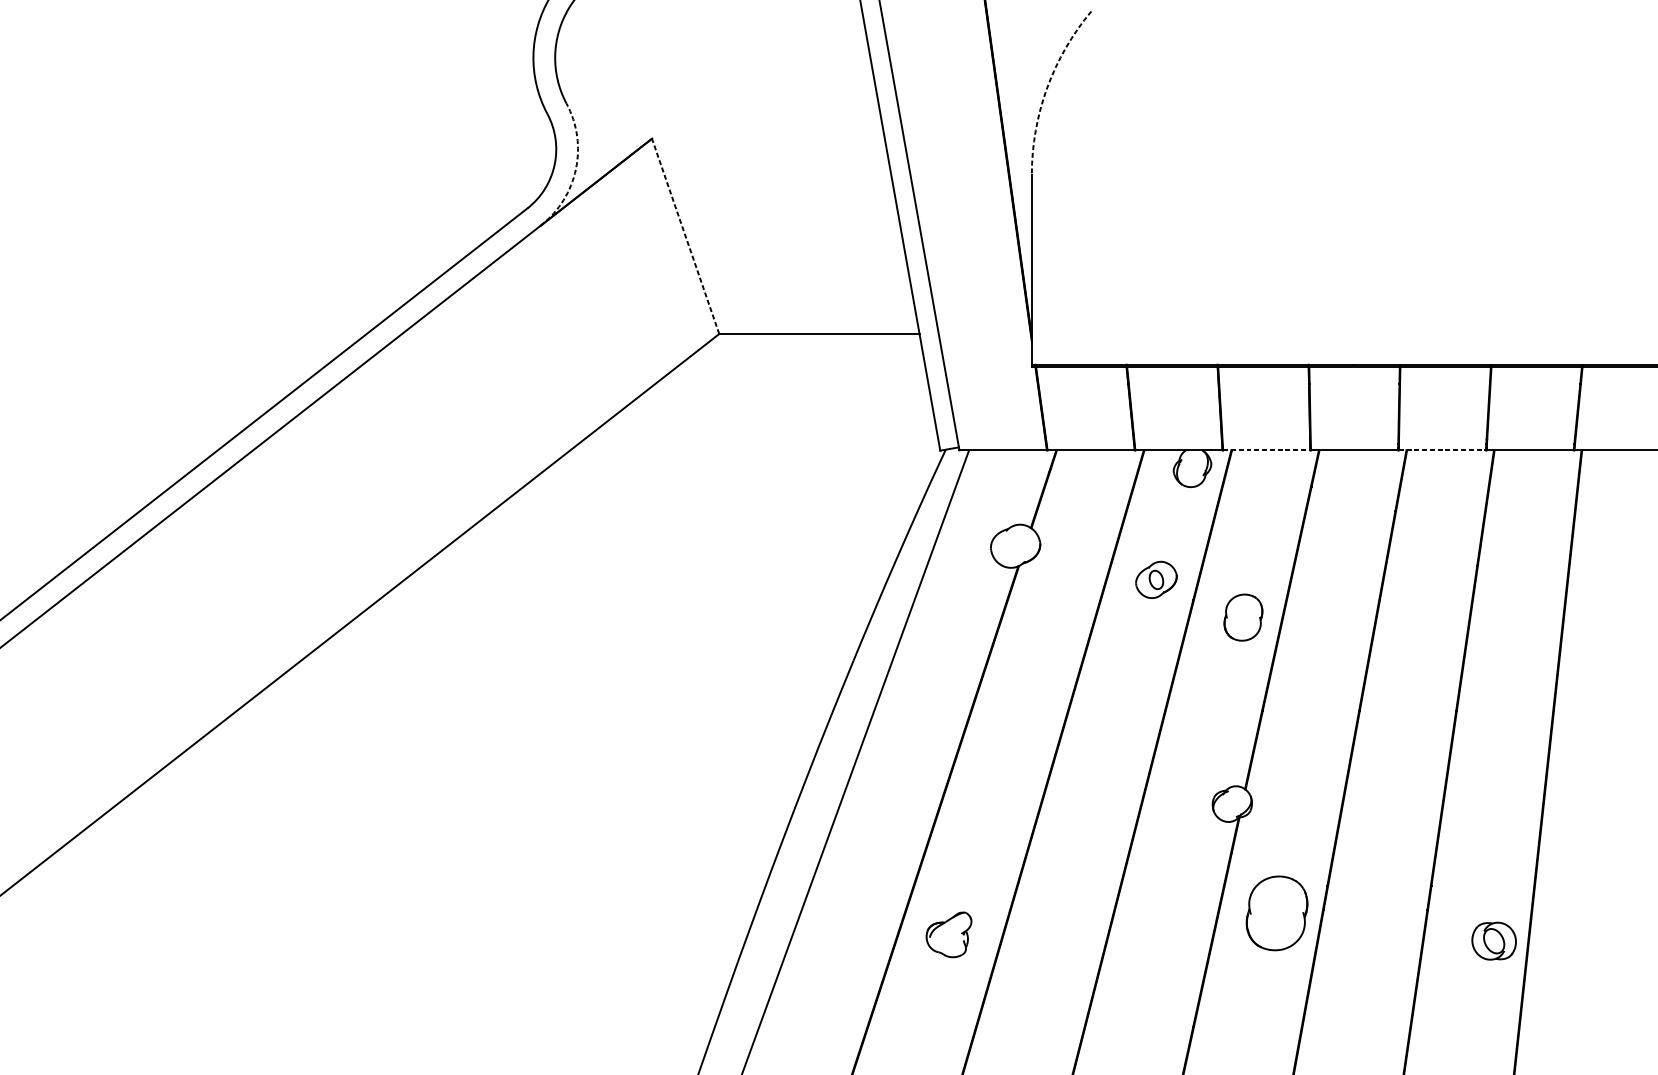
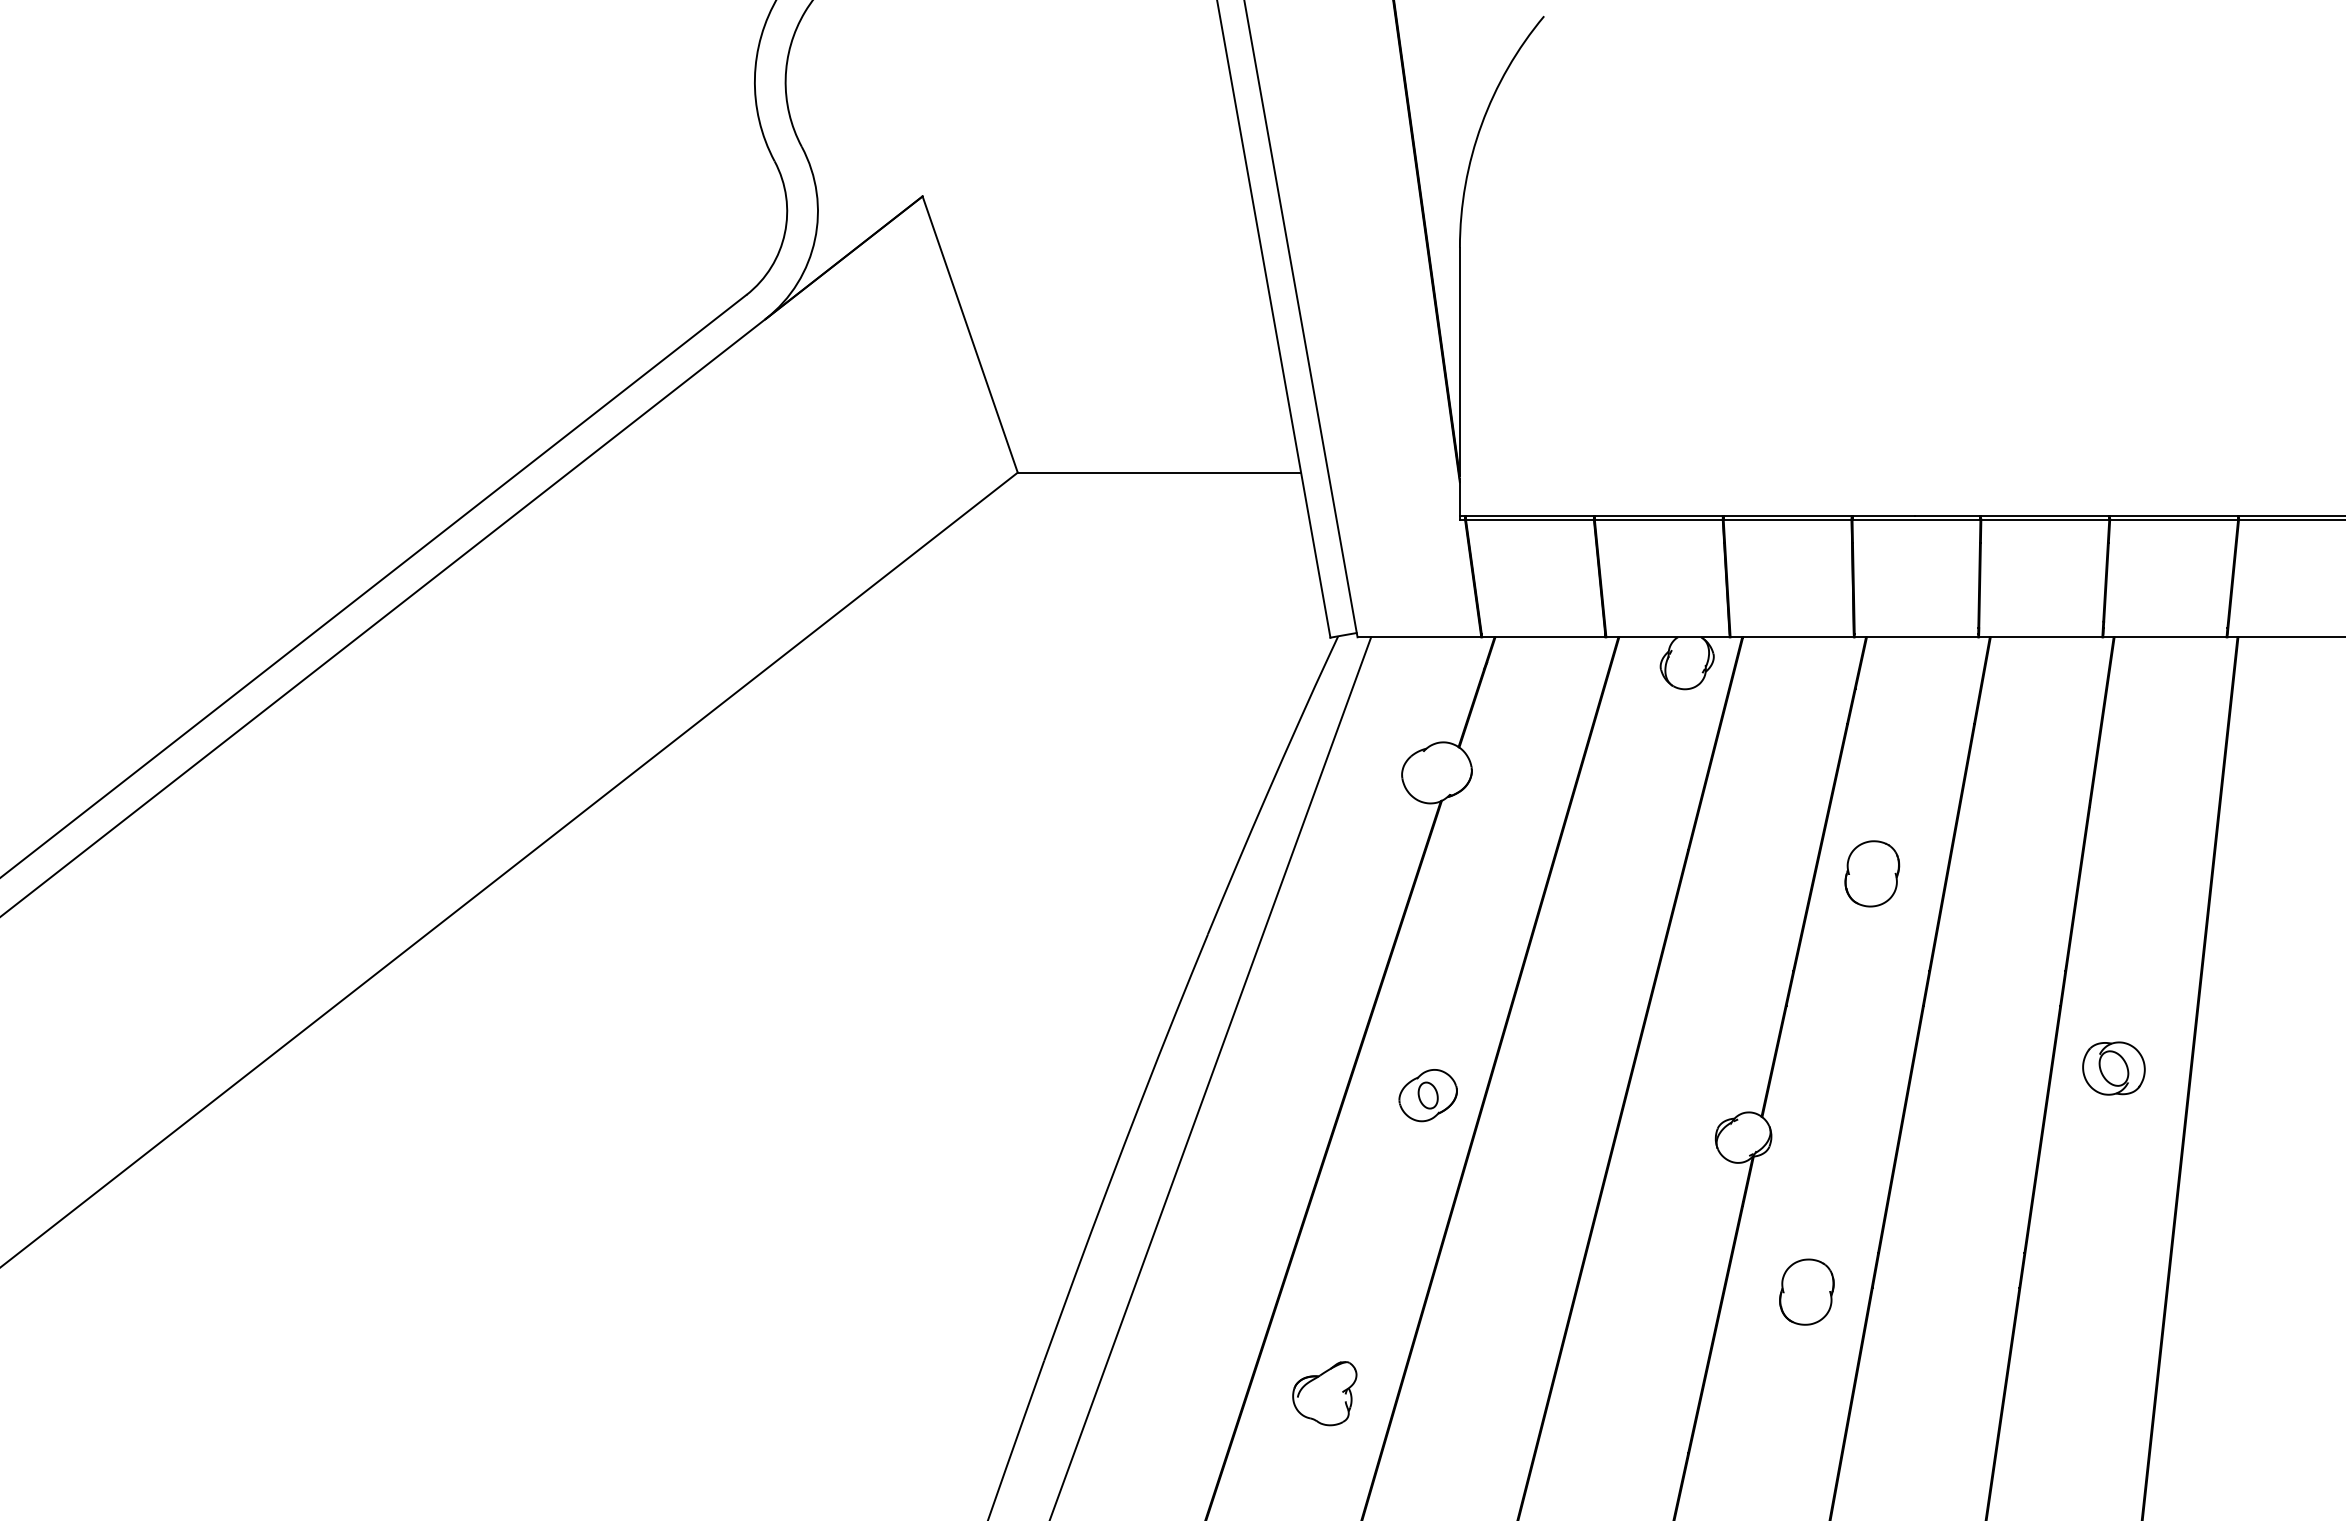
arc: (1047, 87) -> (1481, 124), dashed -> solid
arc: (576, 169) -> (815, 239), dashed -> solid
line: (685, 236) -> (970, 334), dashed -> solid
line: (1266, 450) -> (1792, 637), dashed -> solid
line: (1442, 450) -> (2040, 637), dashed -> solid
part: (1155, 579) -> (1427, 1095), moved
part: (1243, 617) -> (1872, 873), moved
part: (1276, 912) -> (1806, 1291), size x0.62
part: (948, 934) -> (1324, 1393), moved
part: (1493, 941) -> (2113, 1068), moved

